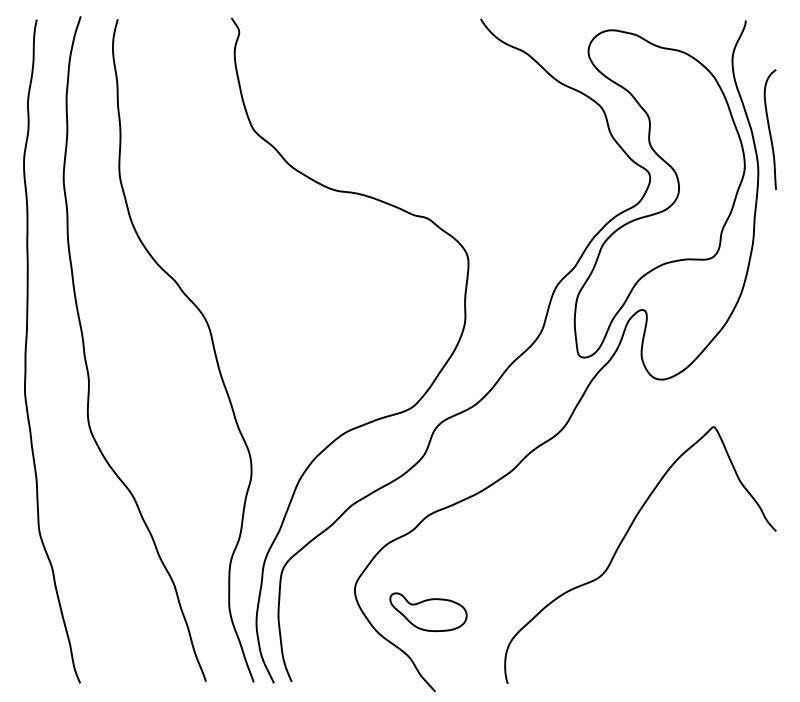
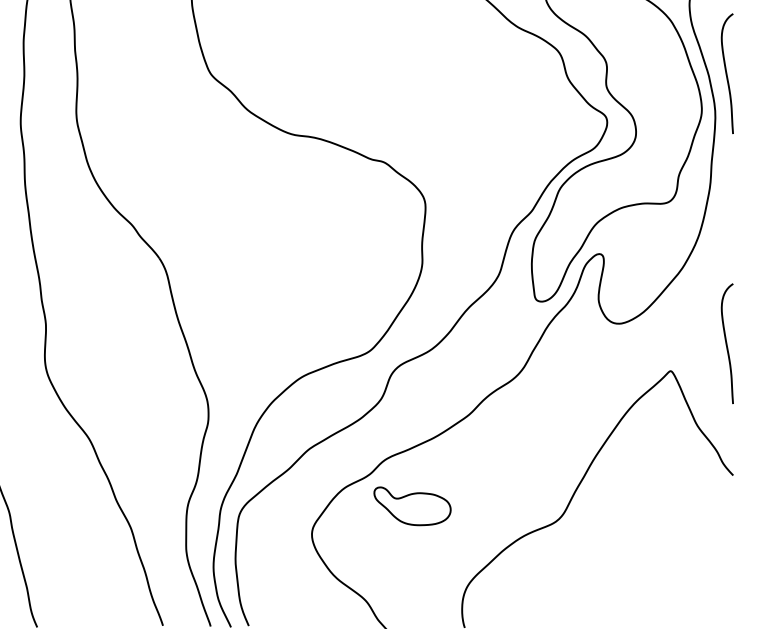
curve: (769, 399) -> (726, 343), added
part: (428, 612) -> (412, 506), moved

